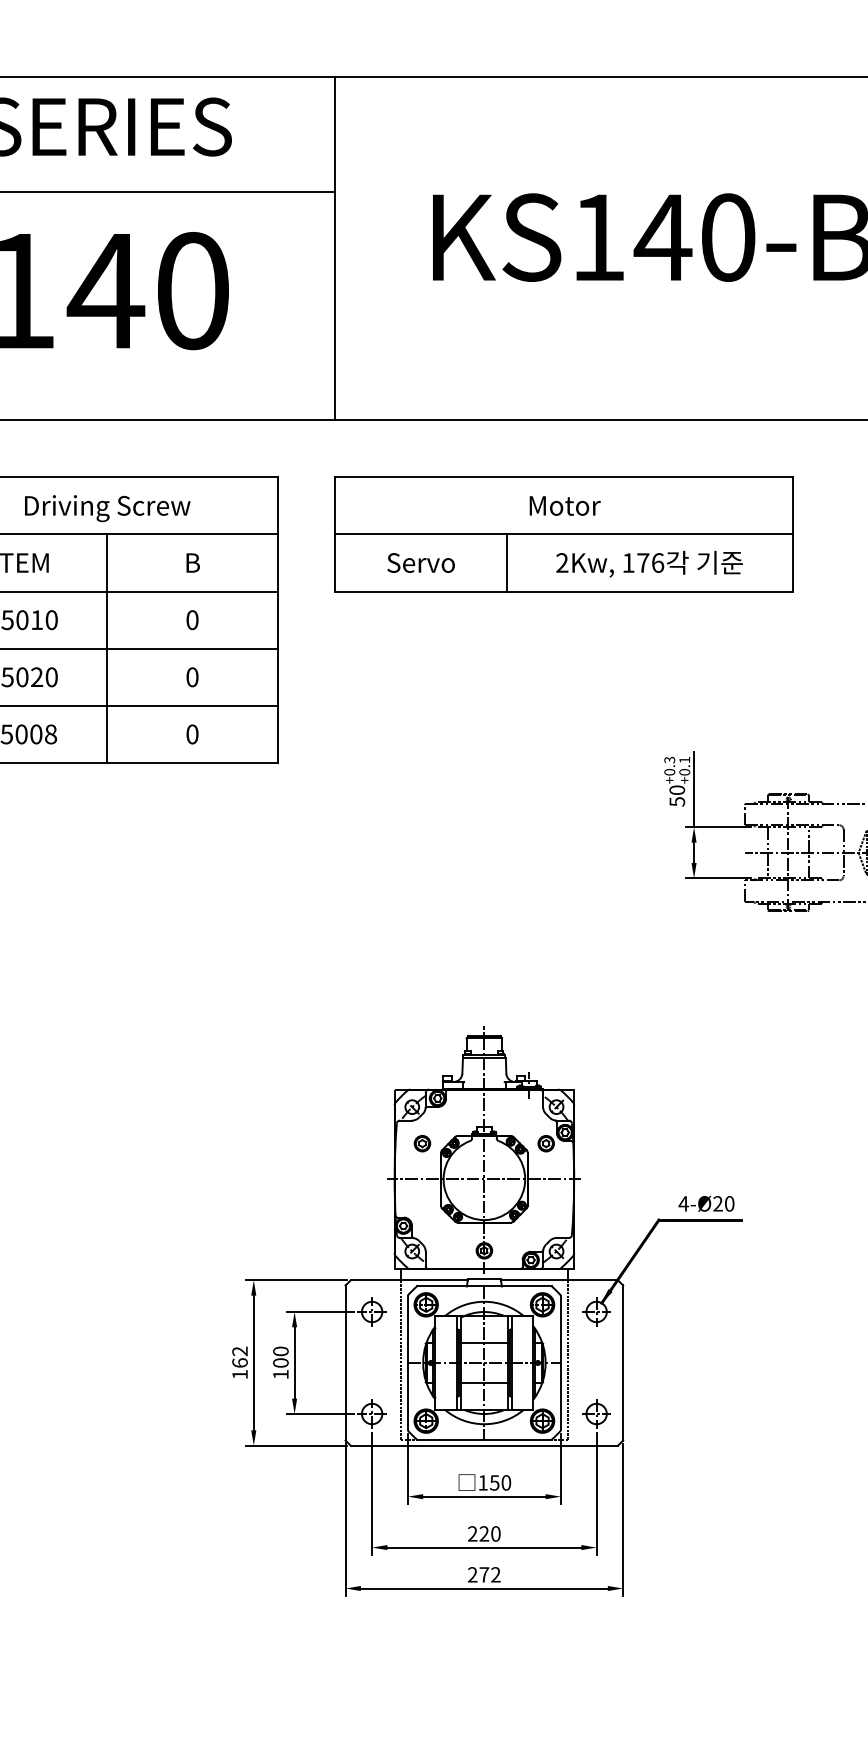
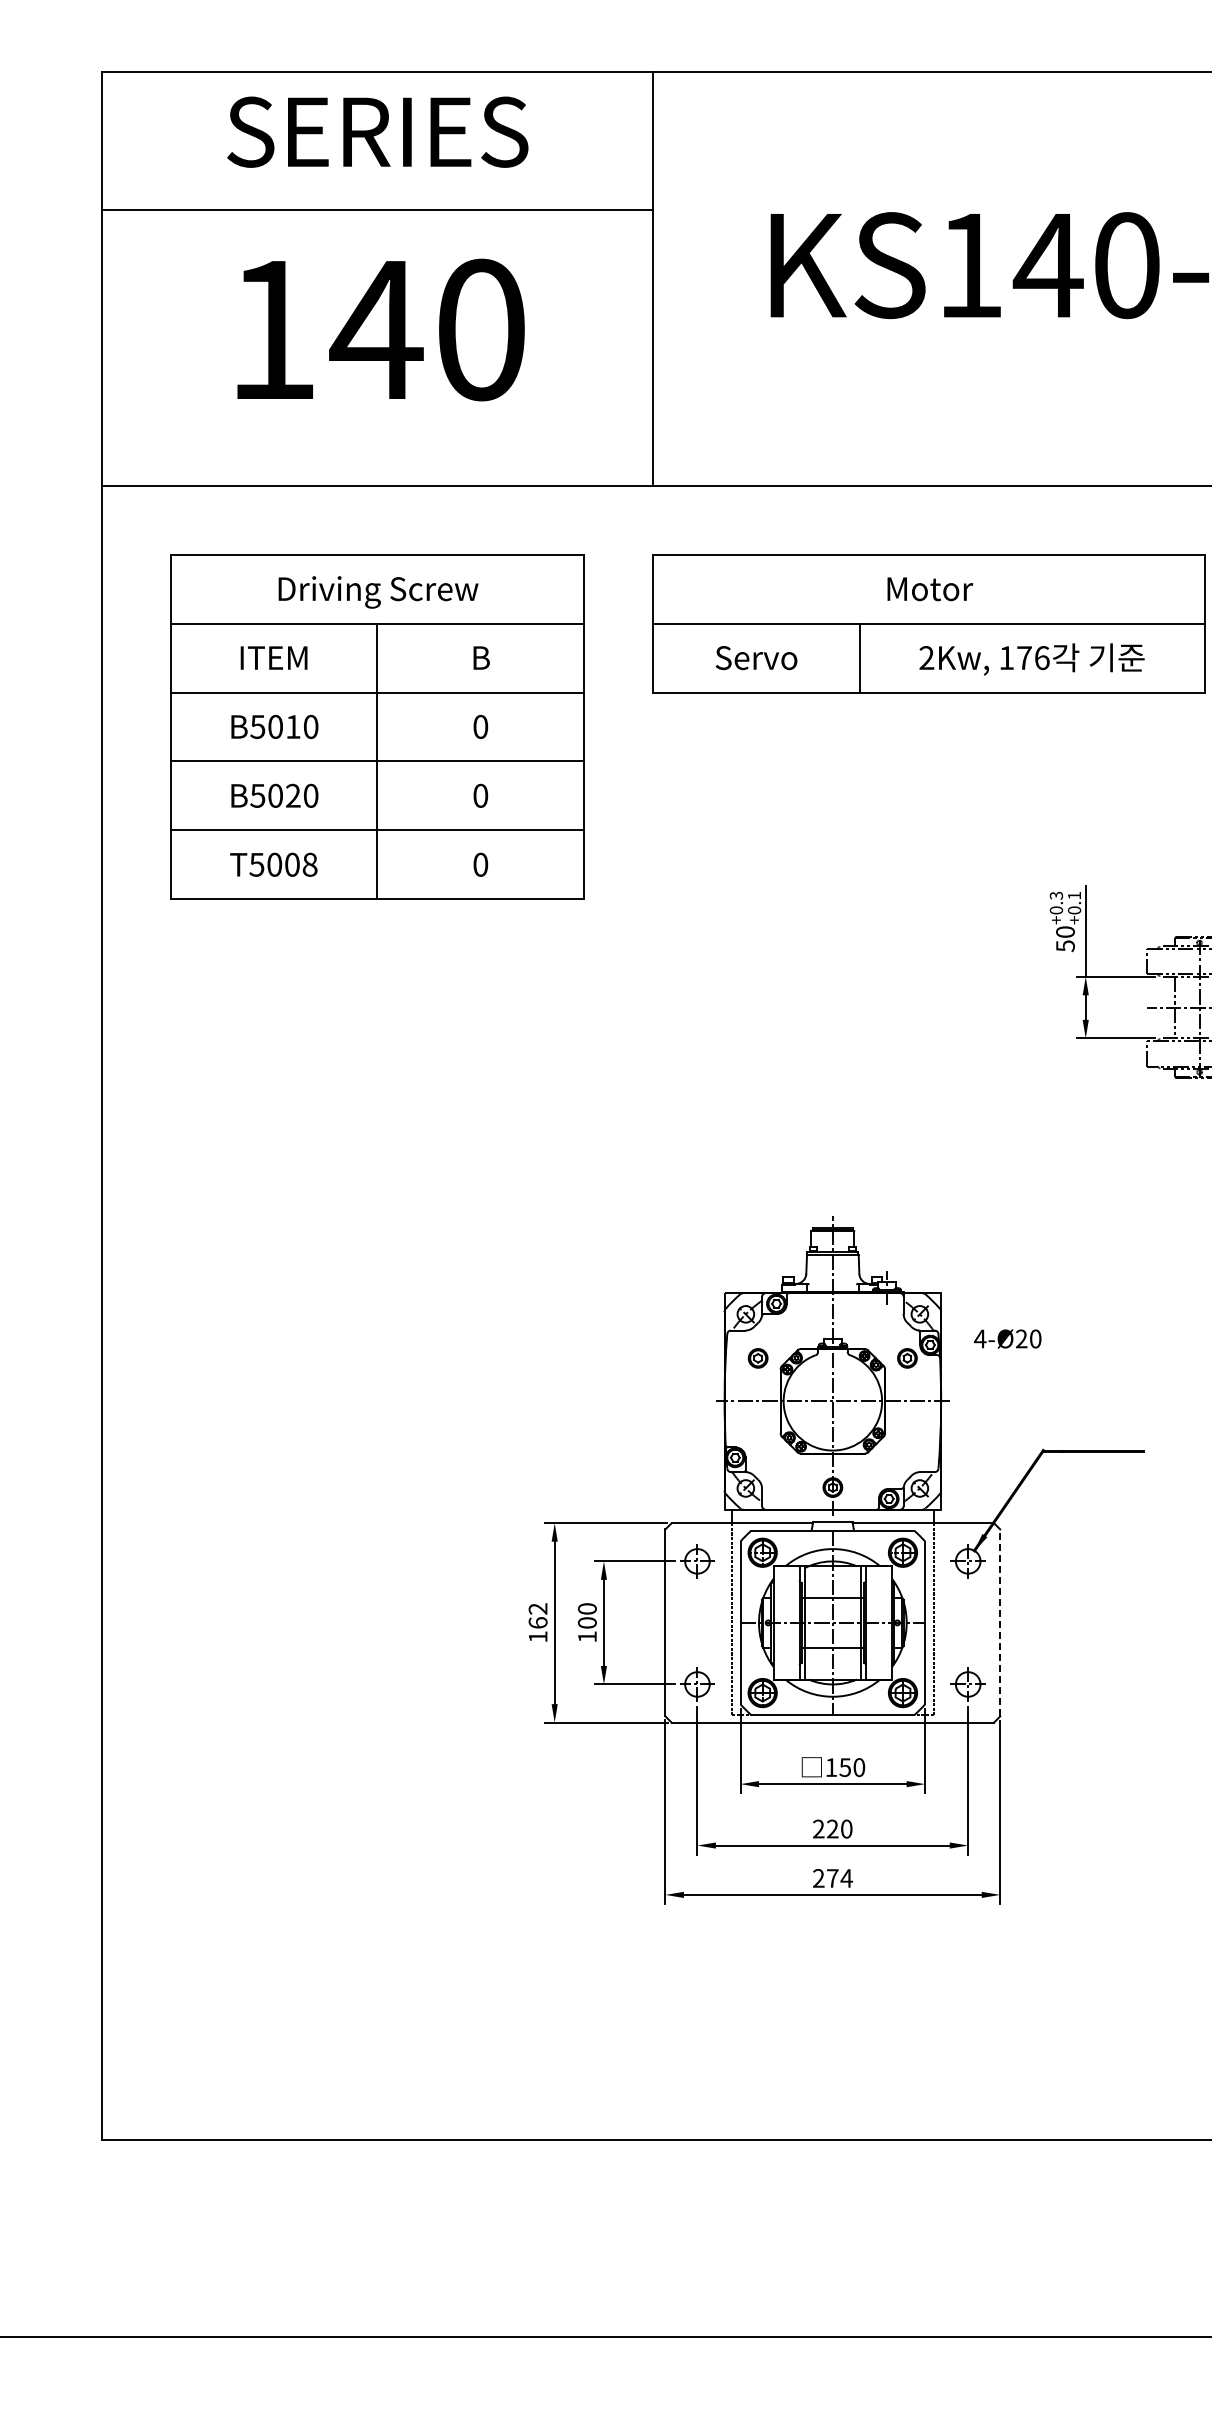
text: (706, 1203) -> (1007, 1338), moved
line: (623, 1362) -> (1000, 1622), solid -> dashed
text: (495, 1574) -> (846, 1878), 272 -> 274

